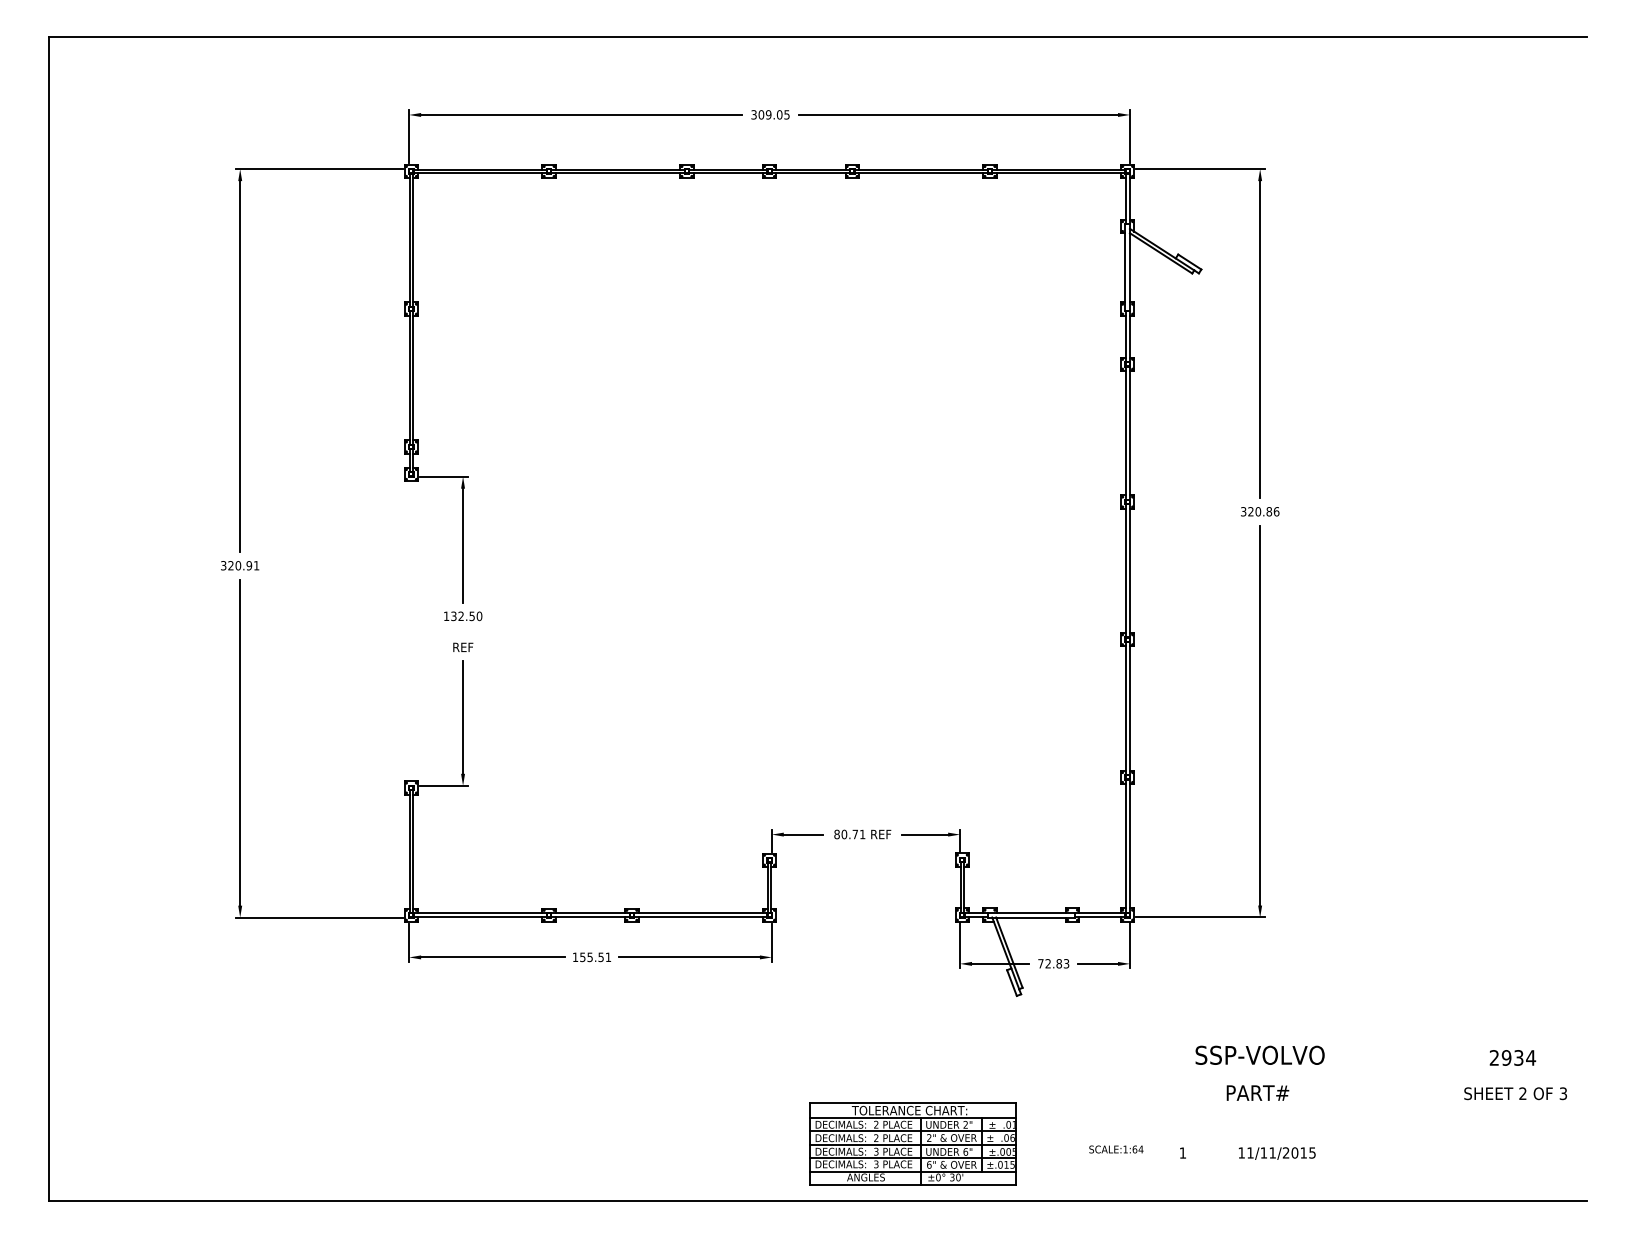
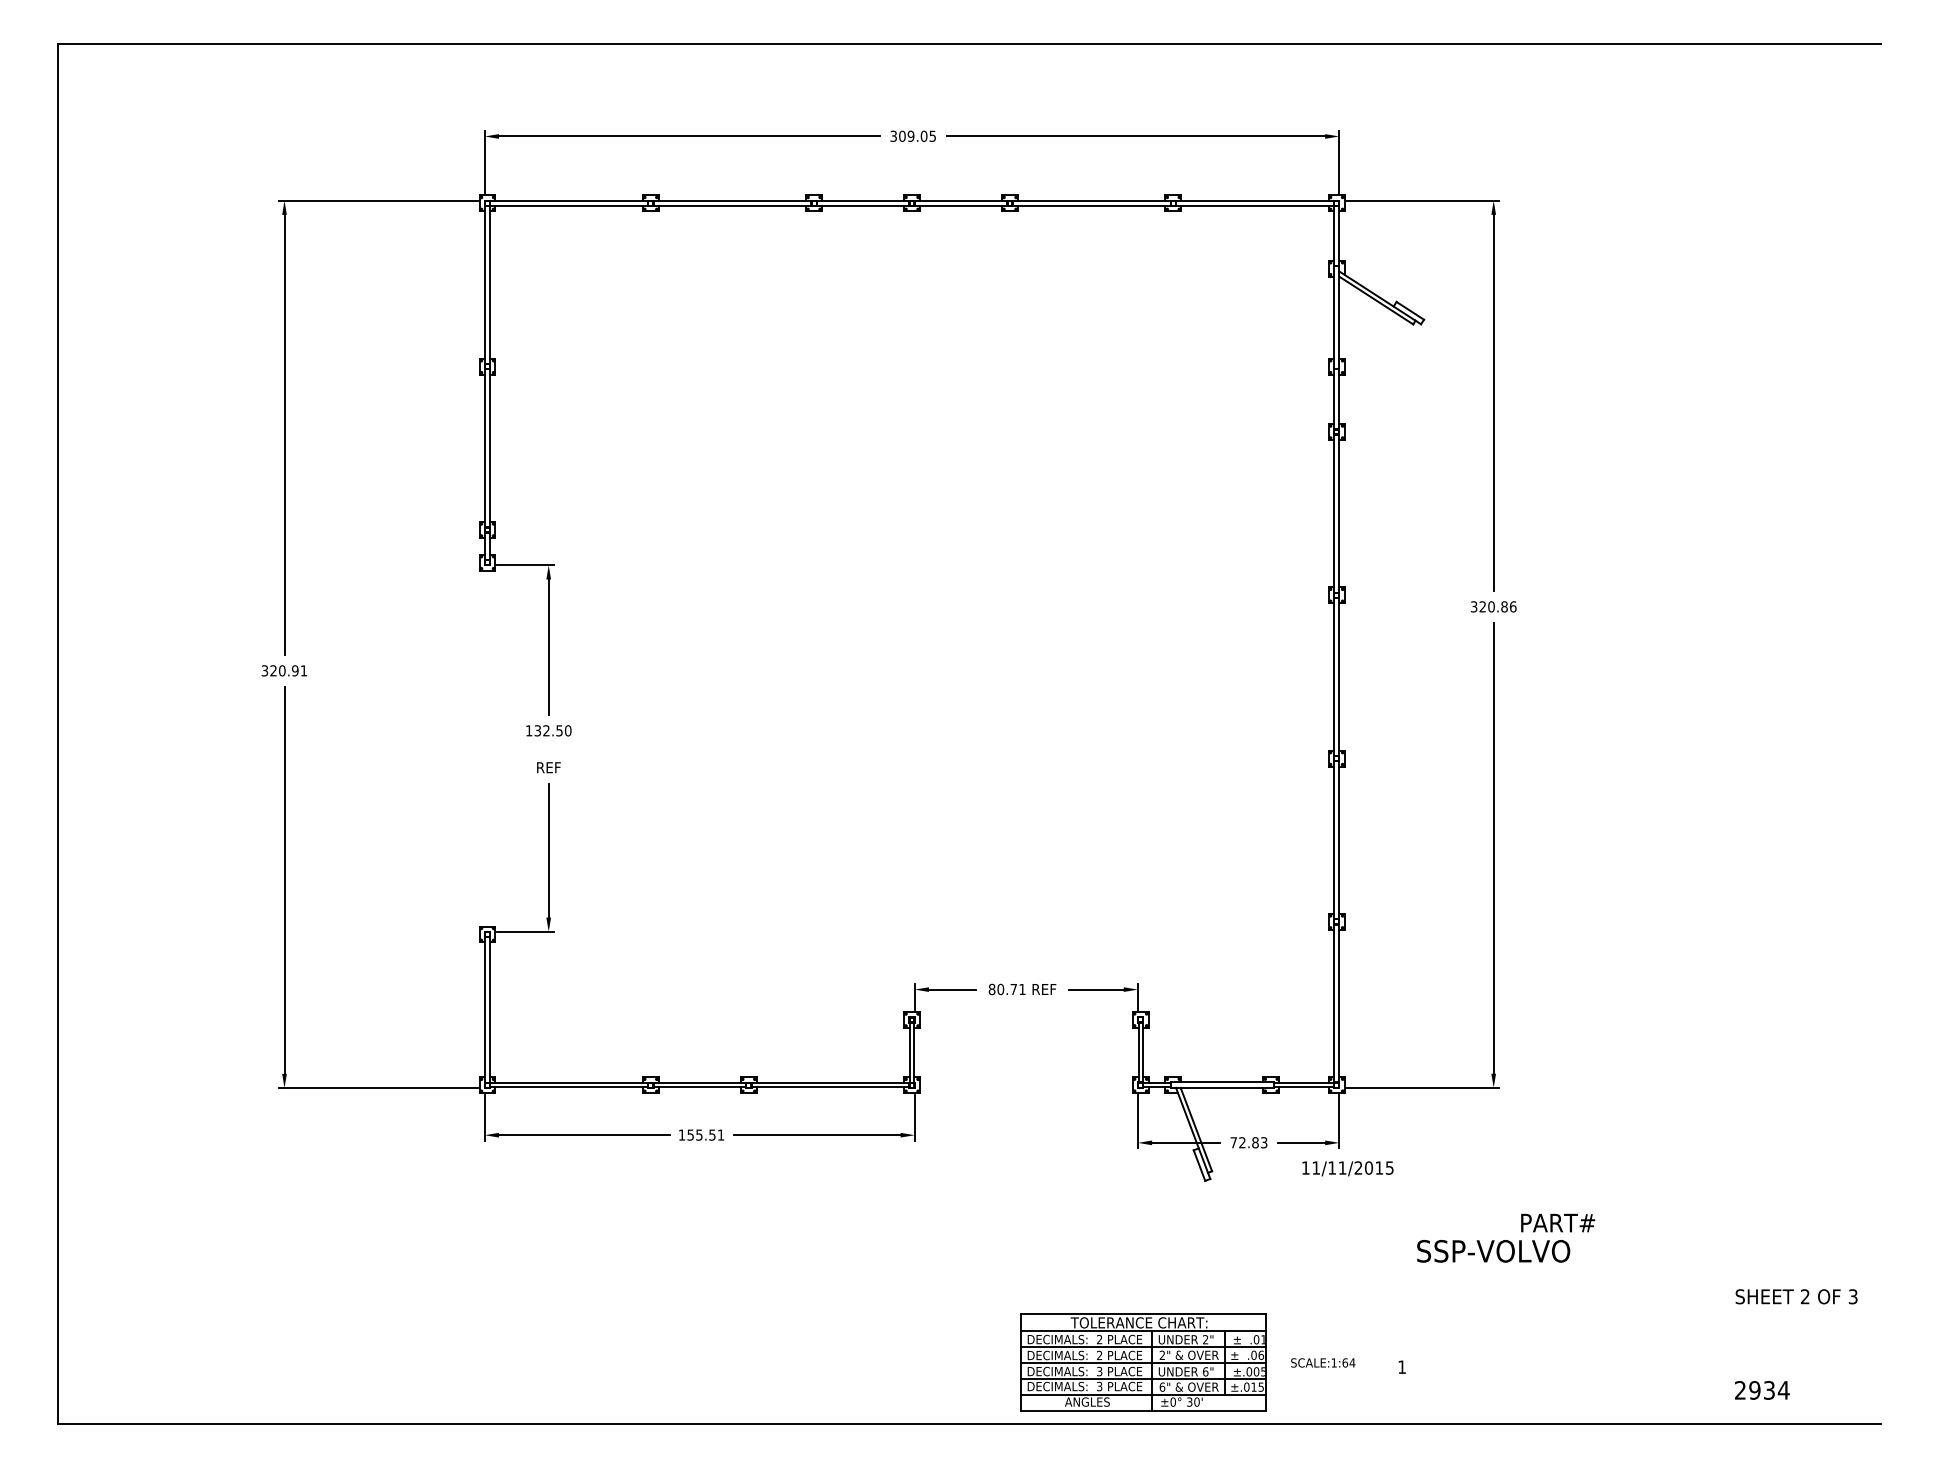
text: (1513, 1058) -> (1762, 1390), moved
text: (1258, 1092) -> (1558, 1222), moved
part: (913, 1144) -> (1143, 1362), moved
text: (1276, 1153) -> (1347, 1168), moved

